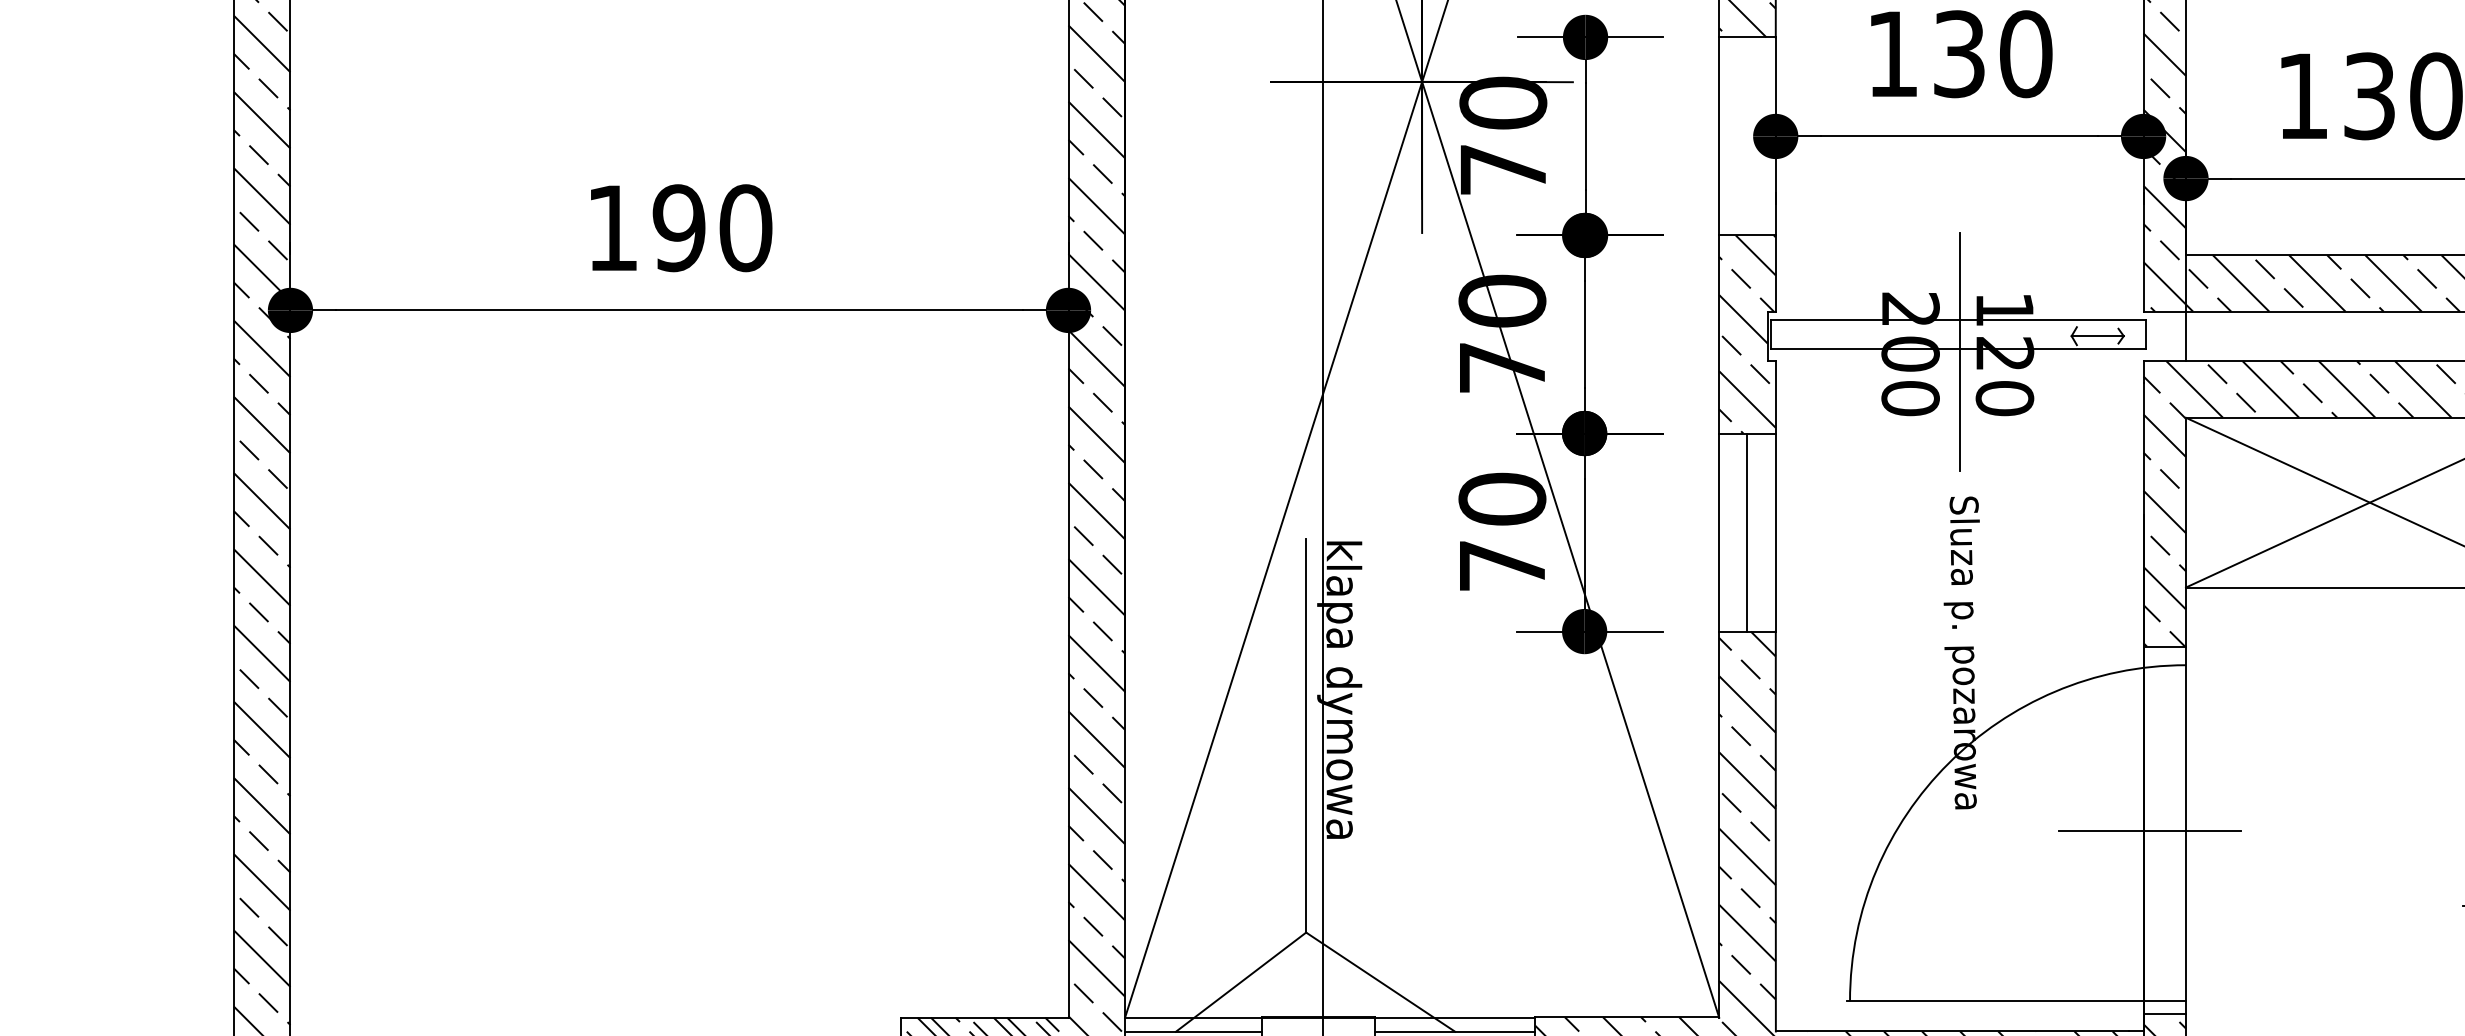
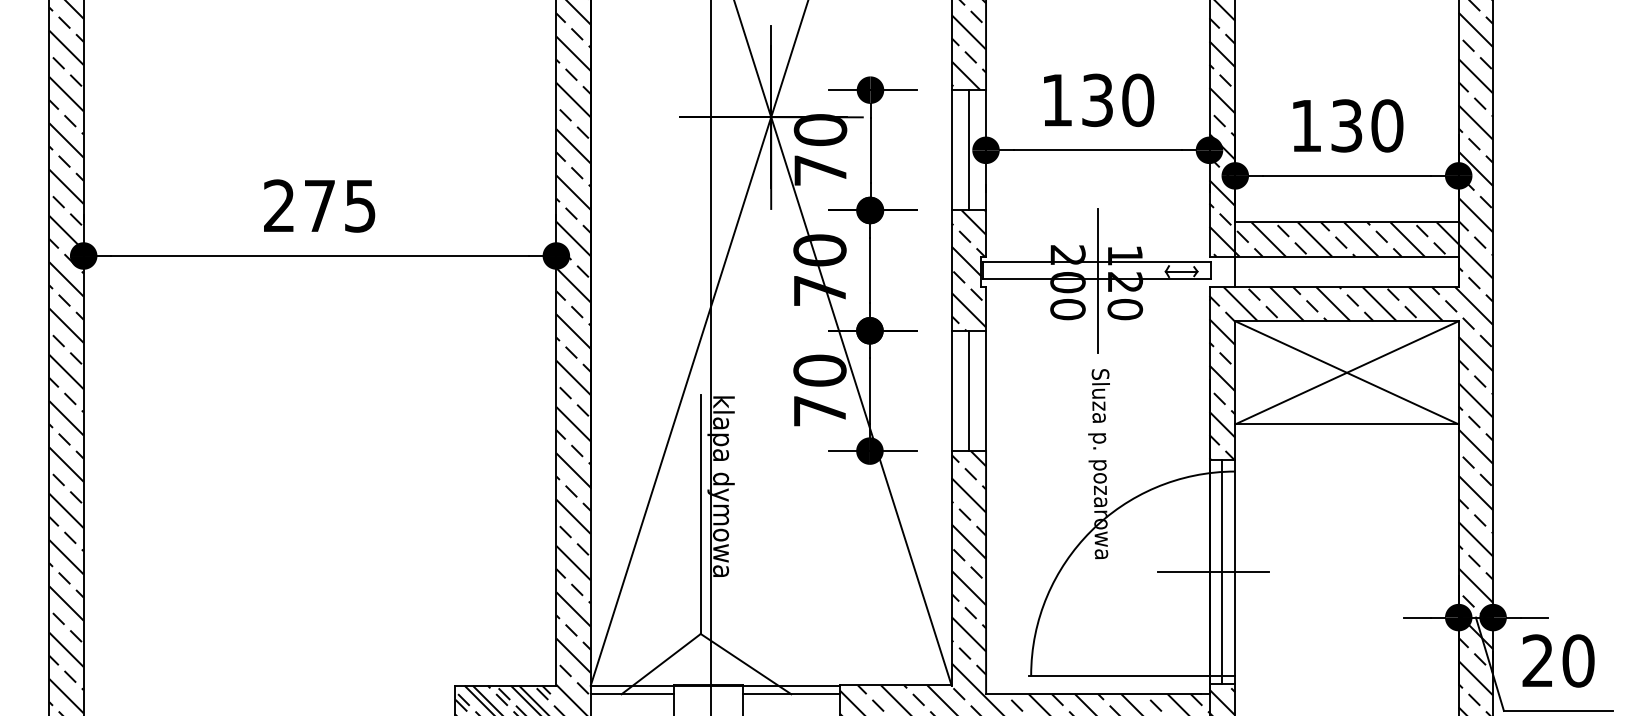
line: (1746, 136) -> (968, 150), added
text: (680, 227) -> (320, 205), 190 -> 275
line: (2164, 829) -> (1222, 571), added

